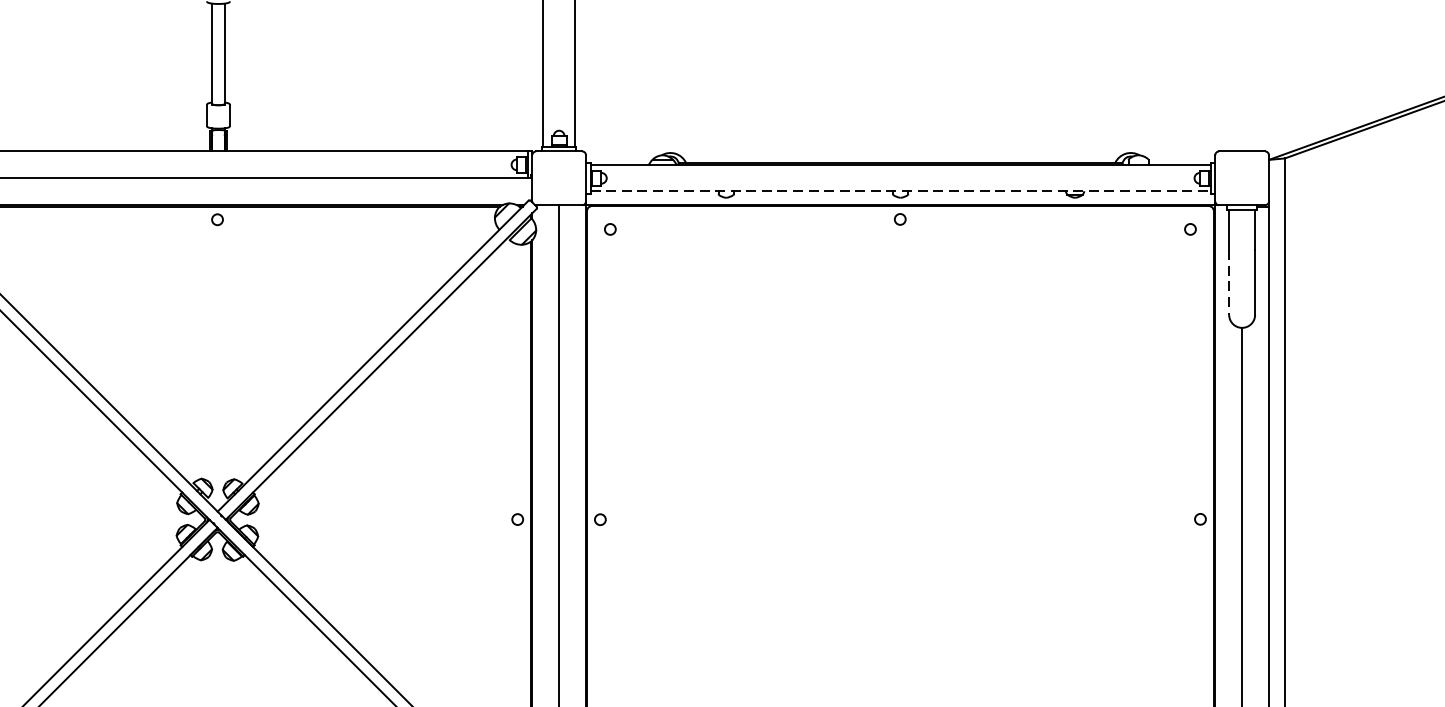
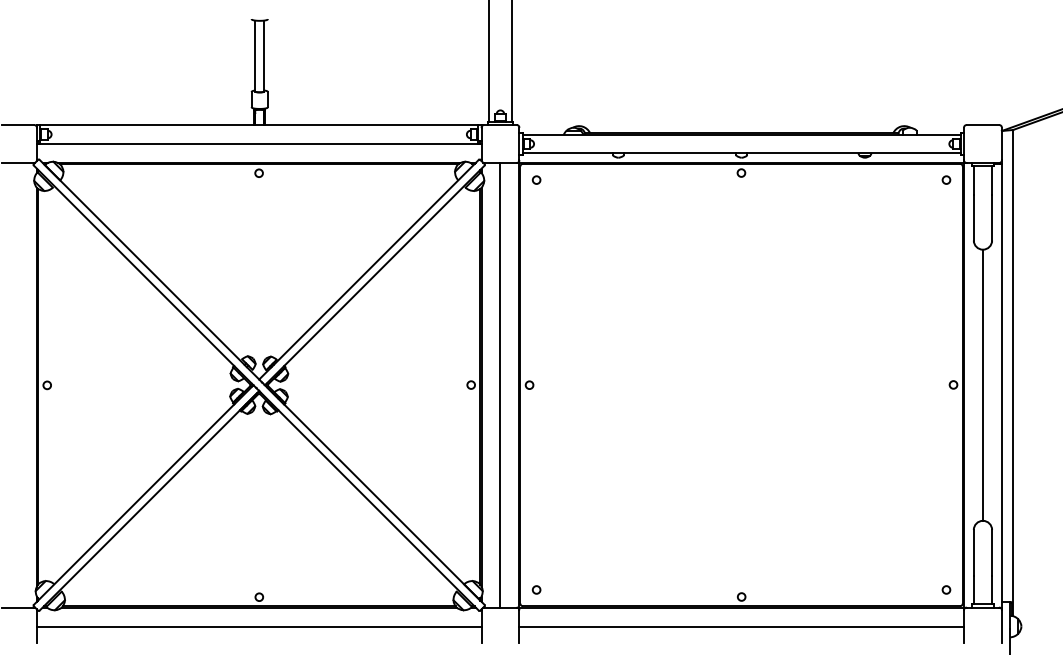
line: (901, 191) -> (742, 153), dashed -> solid
line: (1228, 282) -> (973, 217), dashed -> solid

